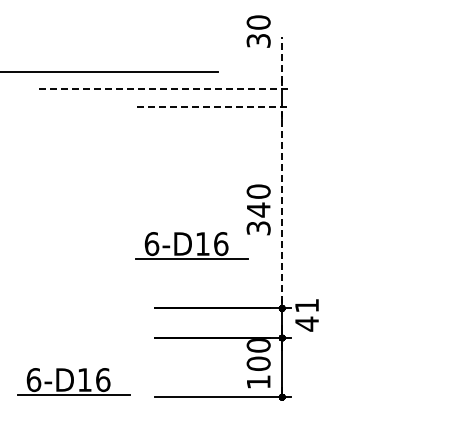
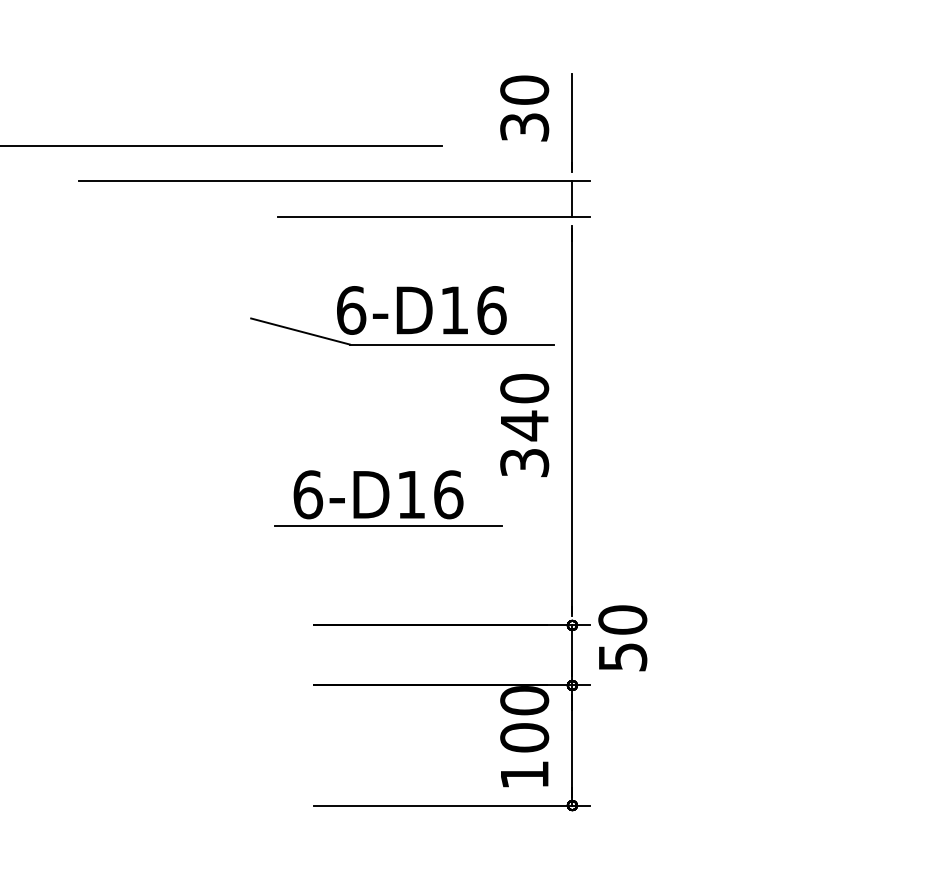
text: (258, 31) -> (524, 108), moved
line: (282, 59) -> (572, 120), dashed -> solid
line: (164, 89) -> (333, 181), dashed -> solid
line: (213, 107) -> (432, 217), dashed -> solid
part: (197, 155) -> (400, 315), added
line: (282, 207) -> (572, 420), dashed -> solid
text: (307, 314) -> (623, 637), 41 -> 50
part: (73, 381) -> (149, 773), removed

